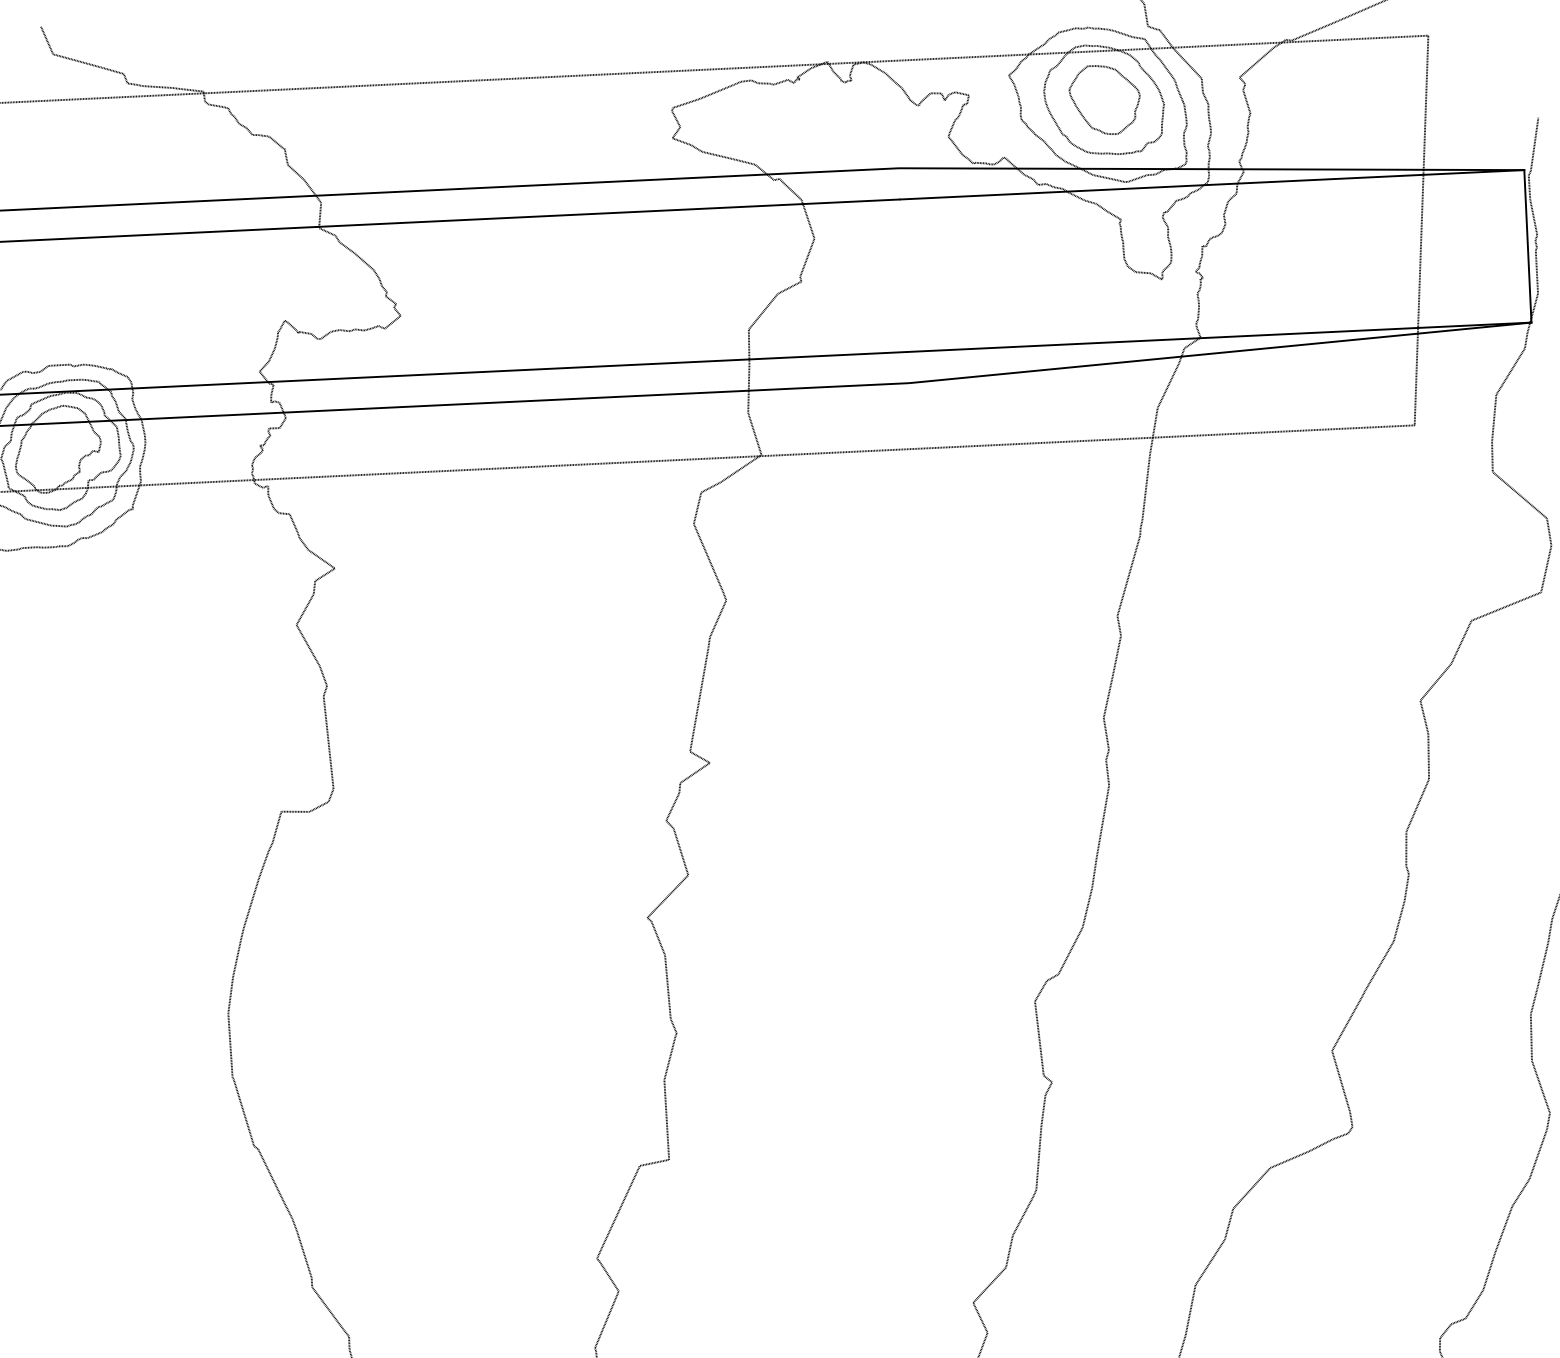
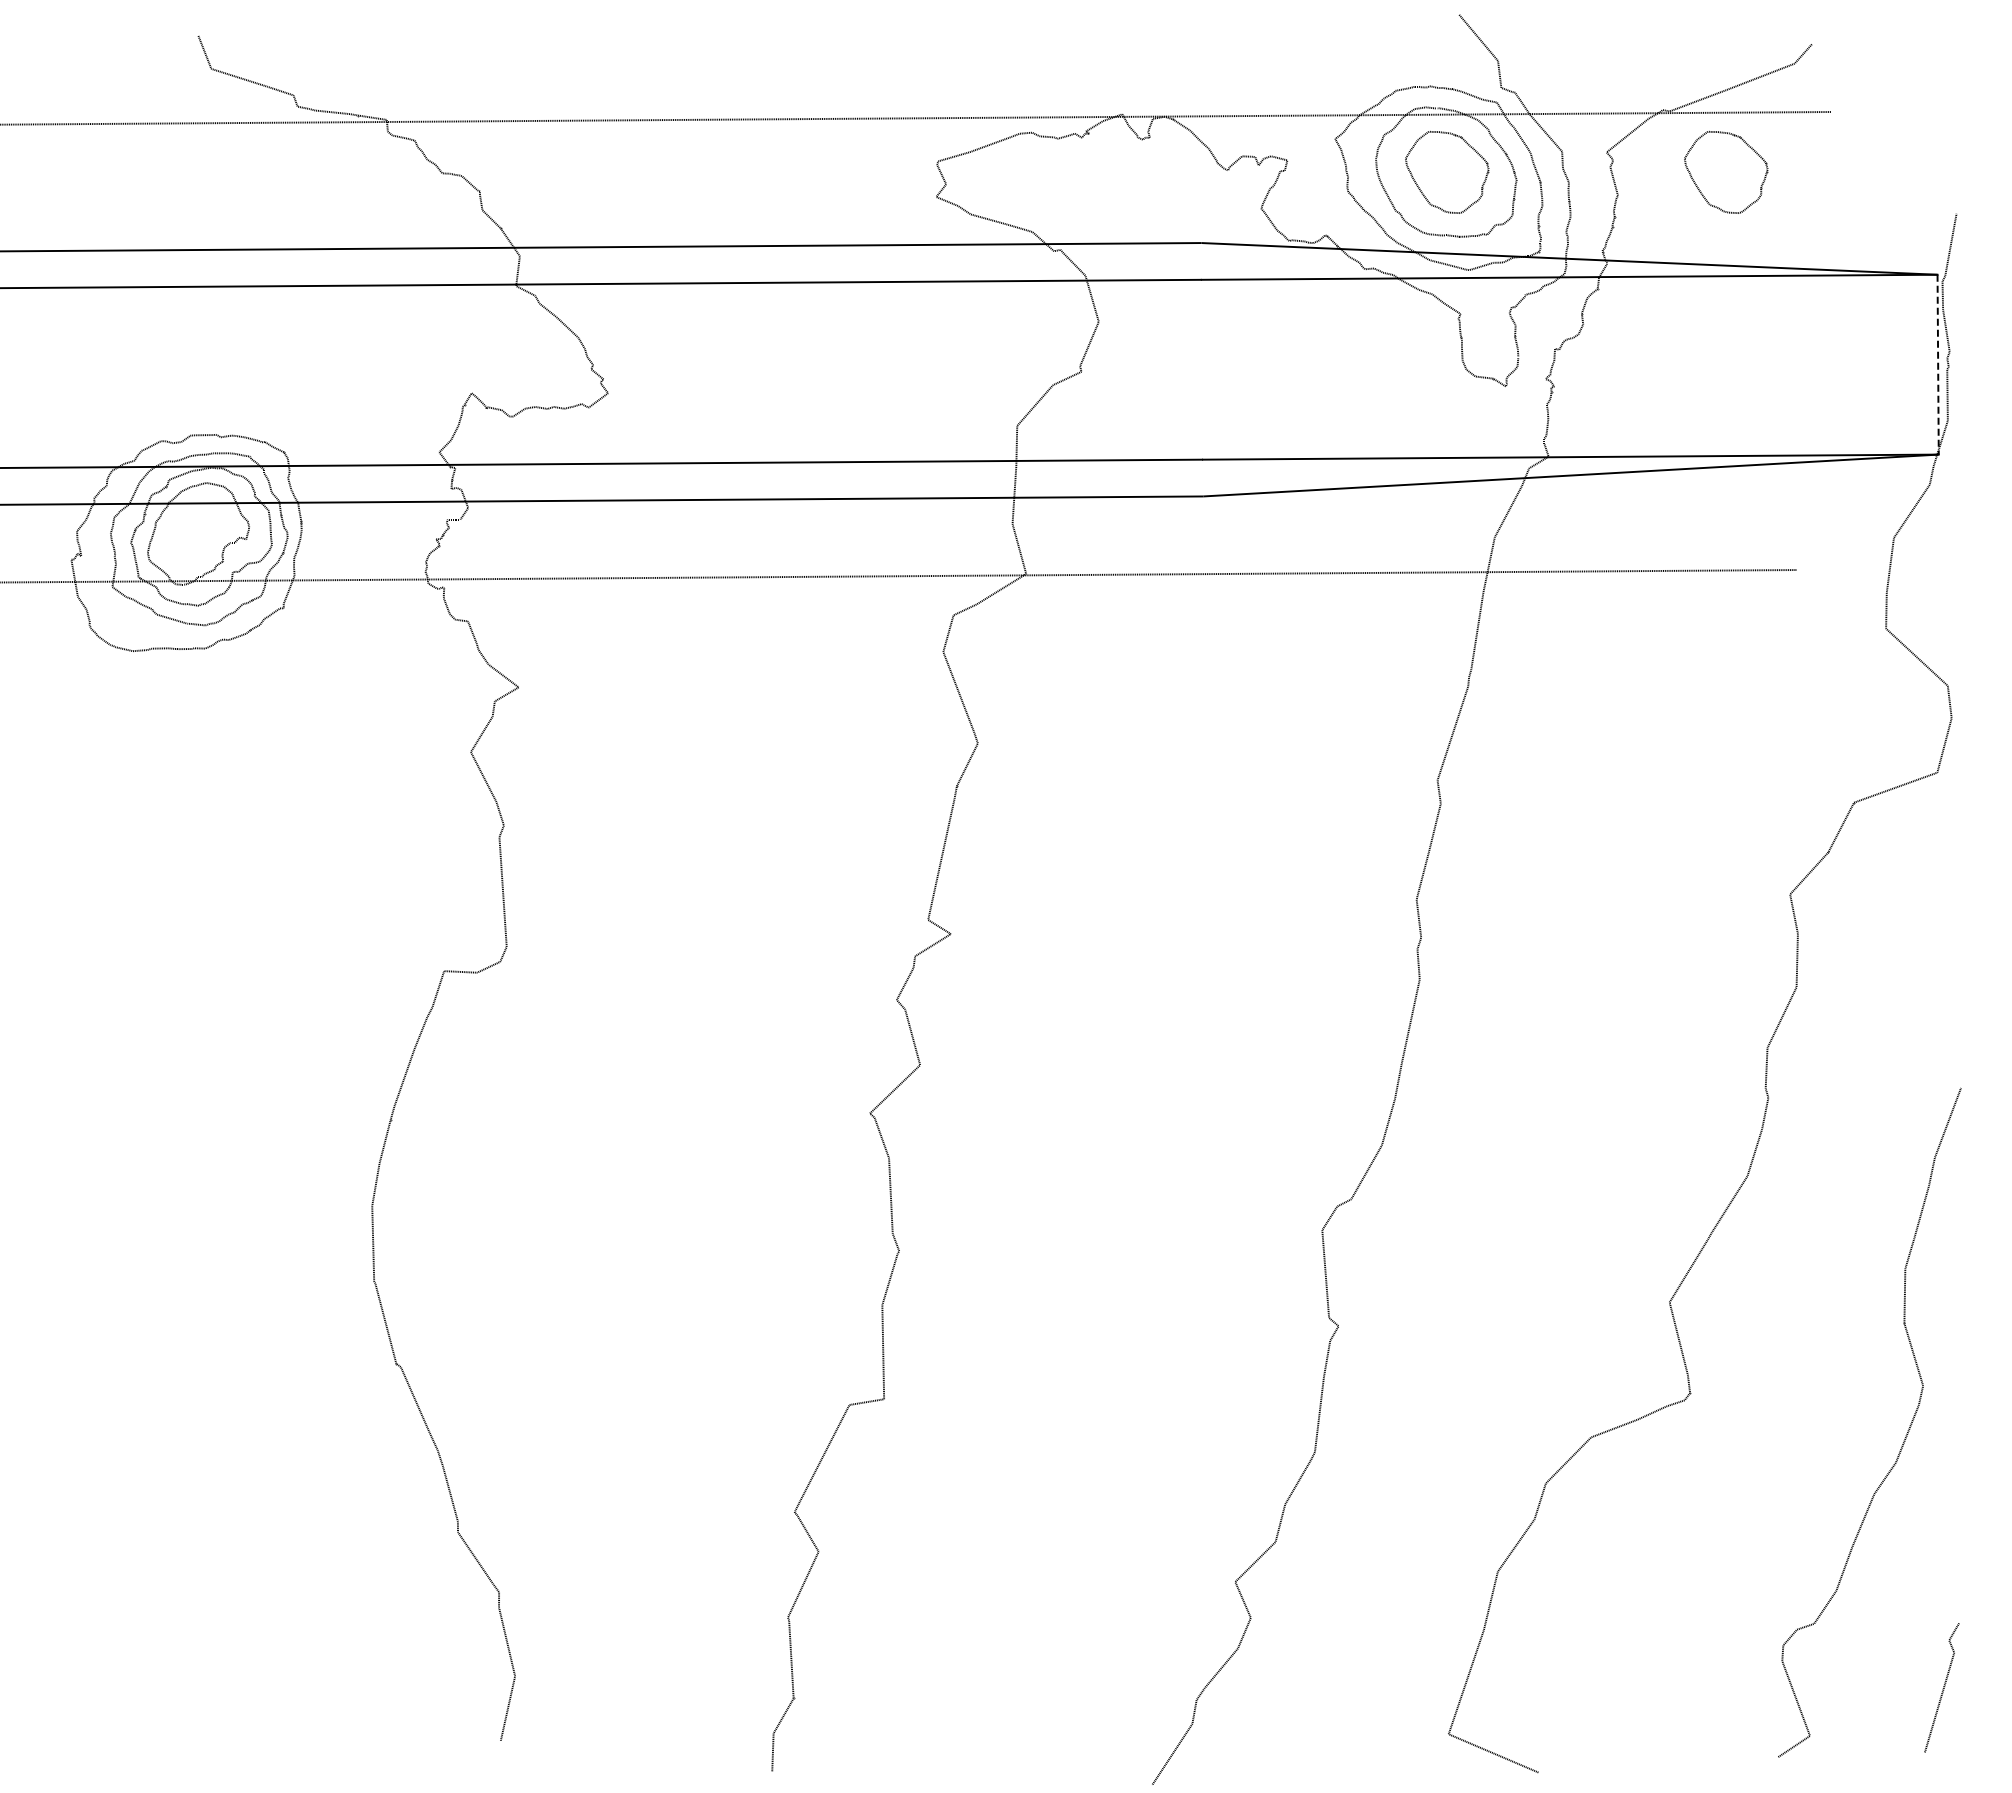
part: (1341, 89) -> (1726, 171), added
line: (1421, 230) -> (1813, 341), removed
line: (1528, 246) -> (1938, 364), solid -> dashed

